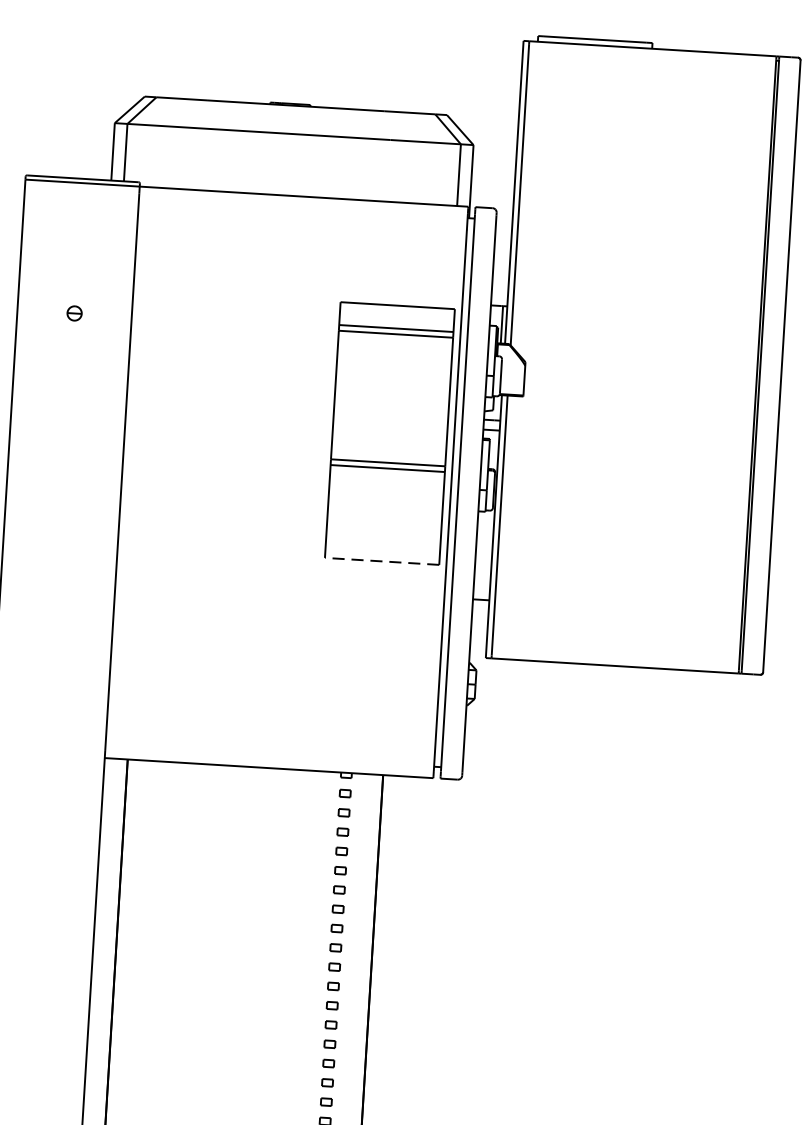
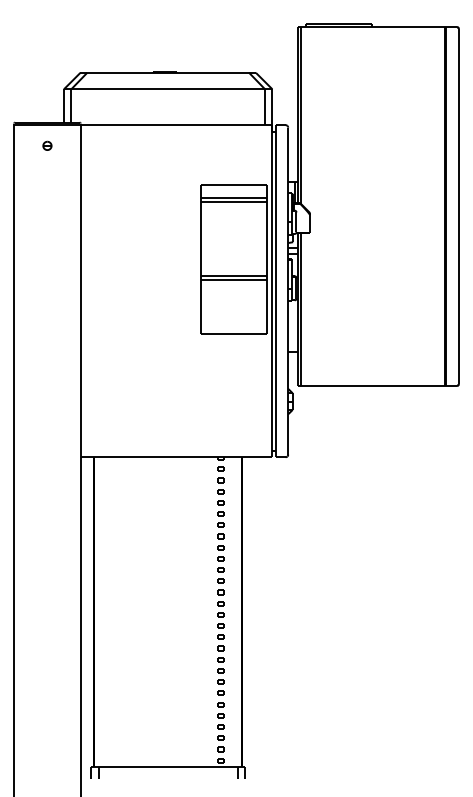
part: (74, 312) -> (47, 145), moved
line: (380, 561) -> (233, 333), dashed -> solid

